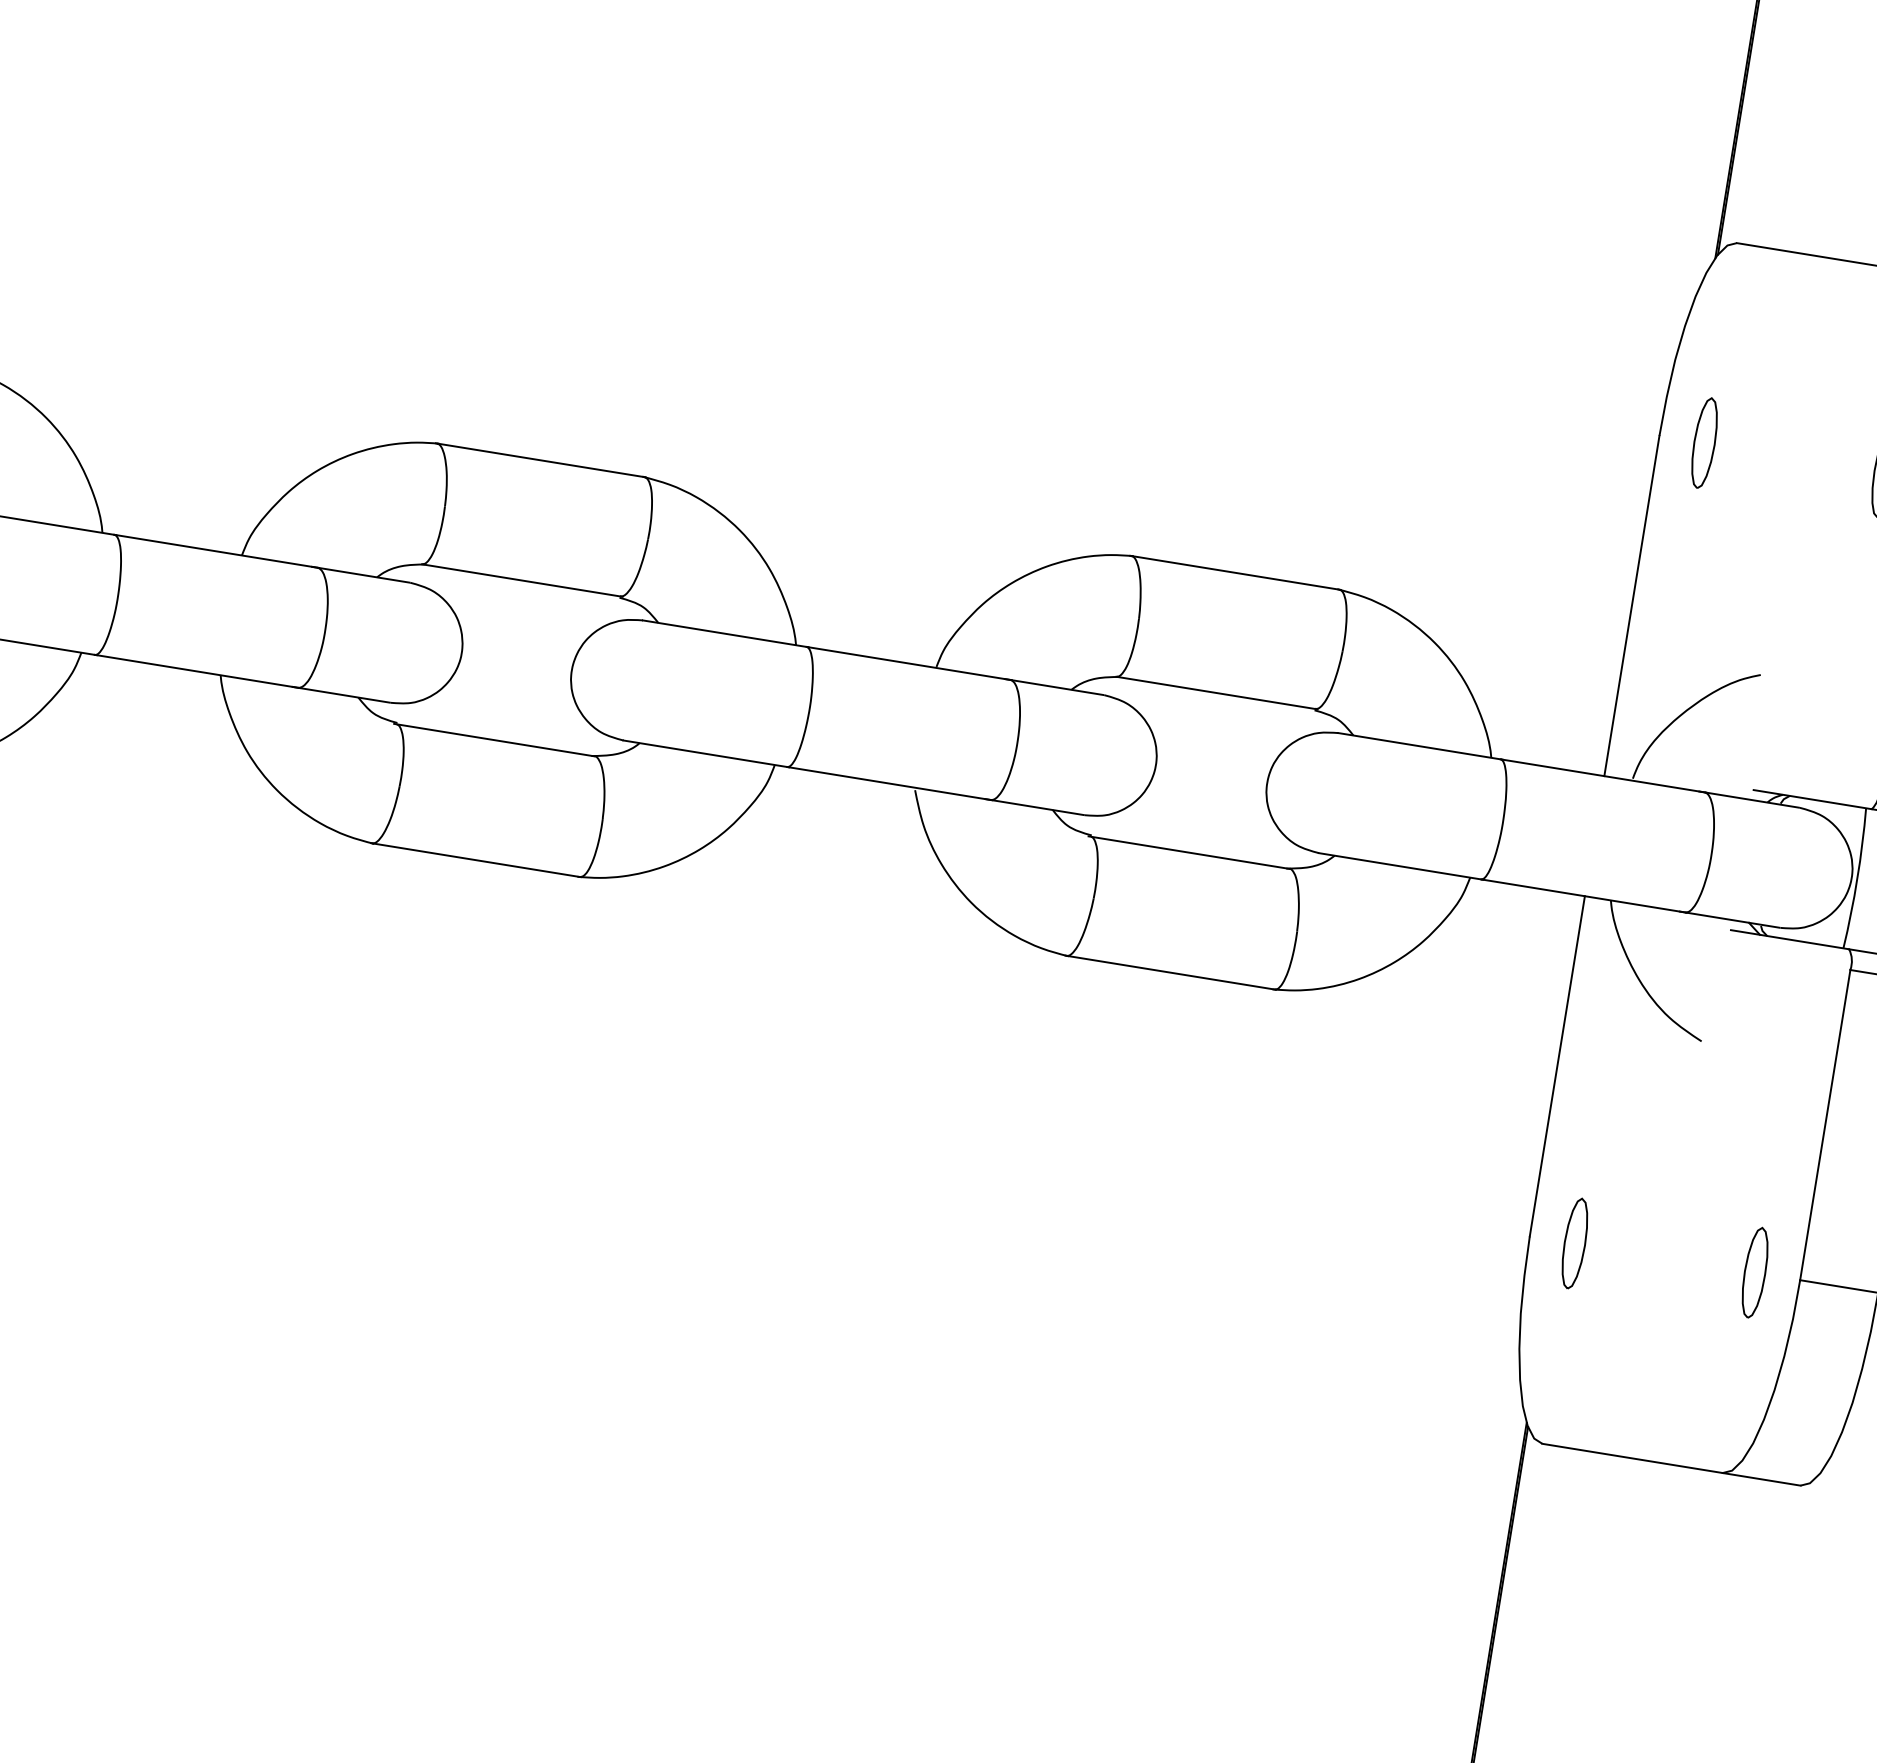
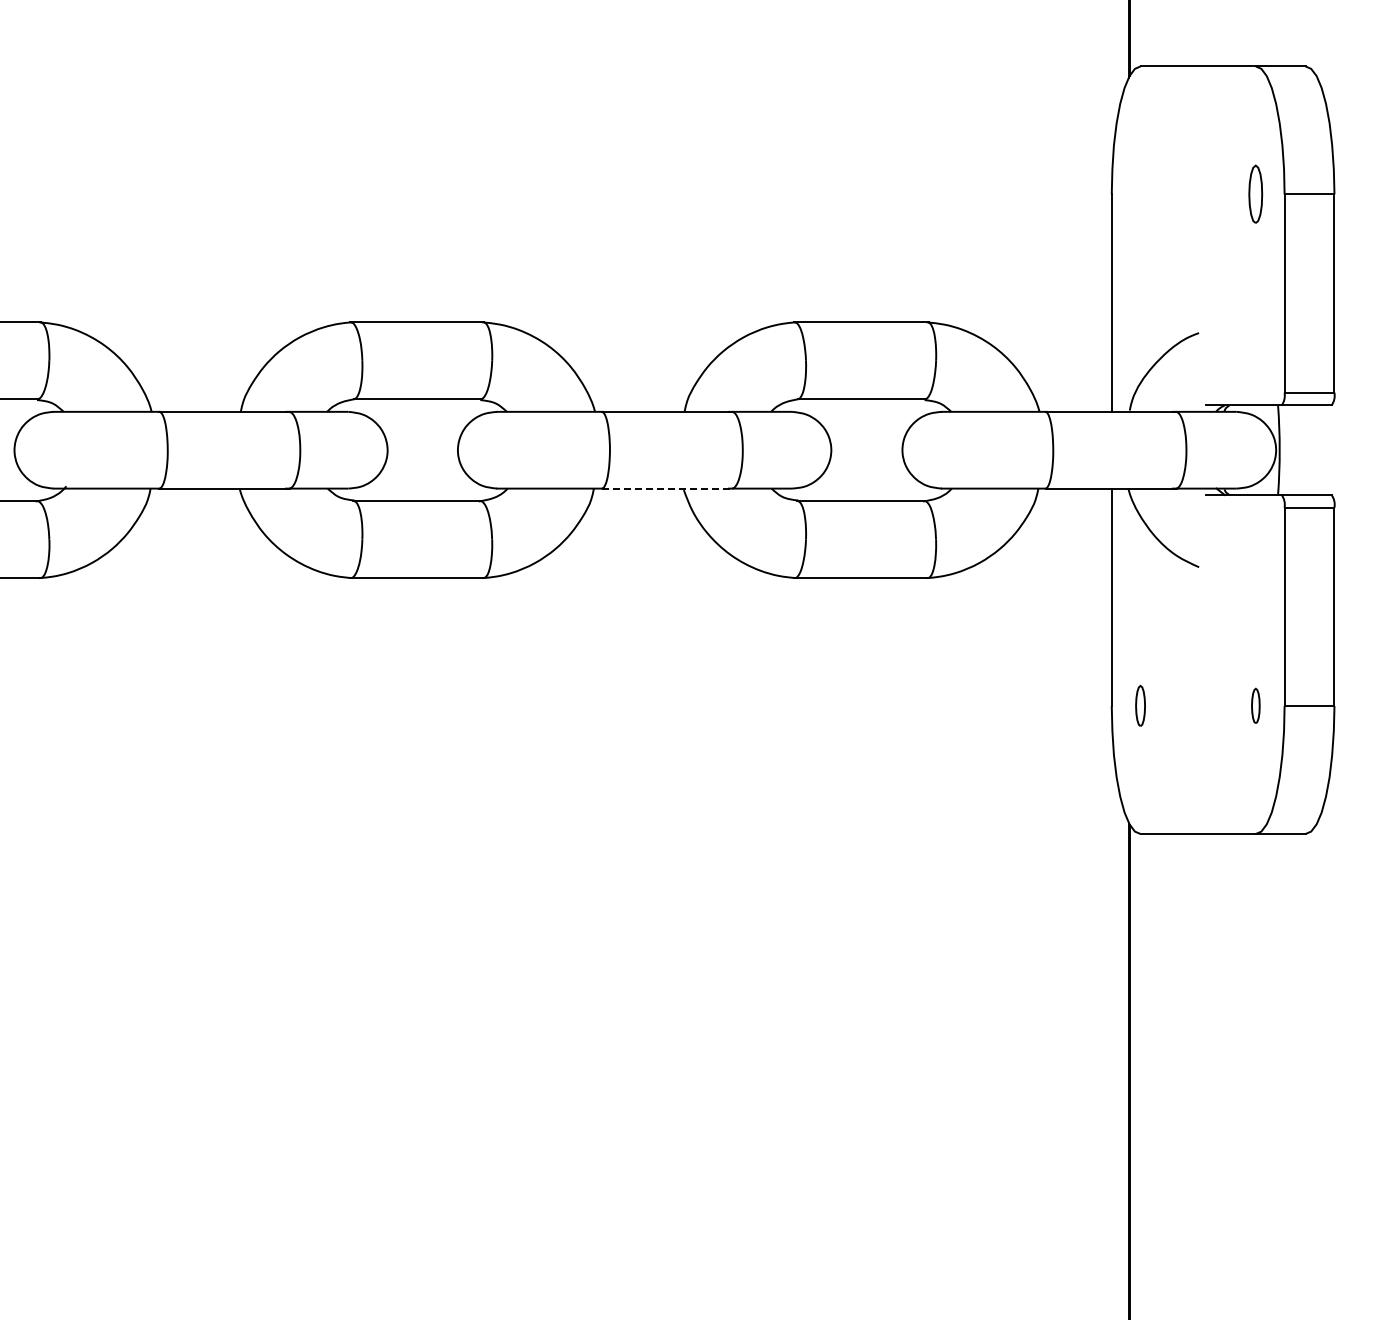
part: (1704, 441) -> (1140, 193), removed
line: (889, 783) -> (667, 488), solid -> dashed
part: (1574, 1242) -> (1140, 705), size x0.7
part: (1754, 1271) -> (1255, 705), size x0.6

